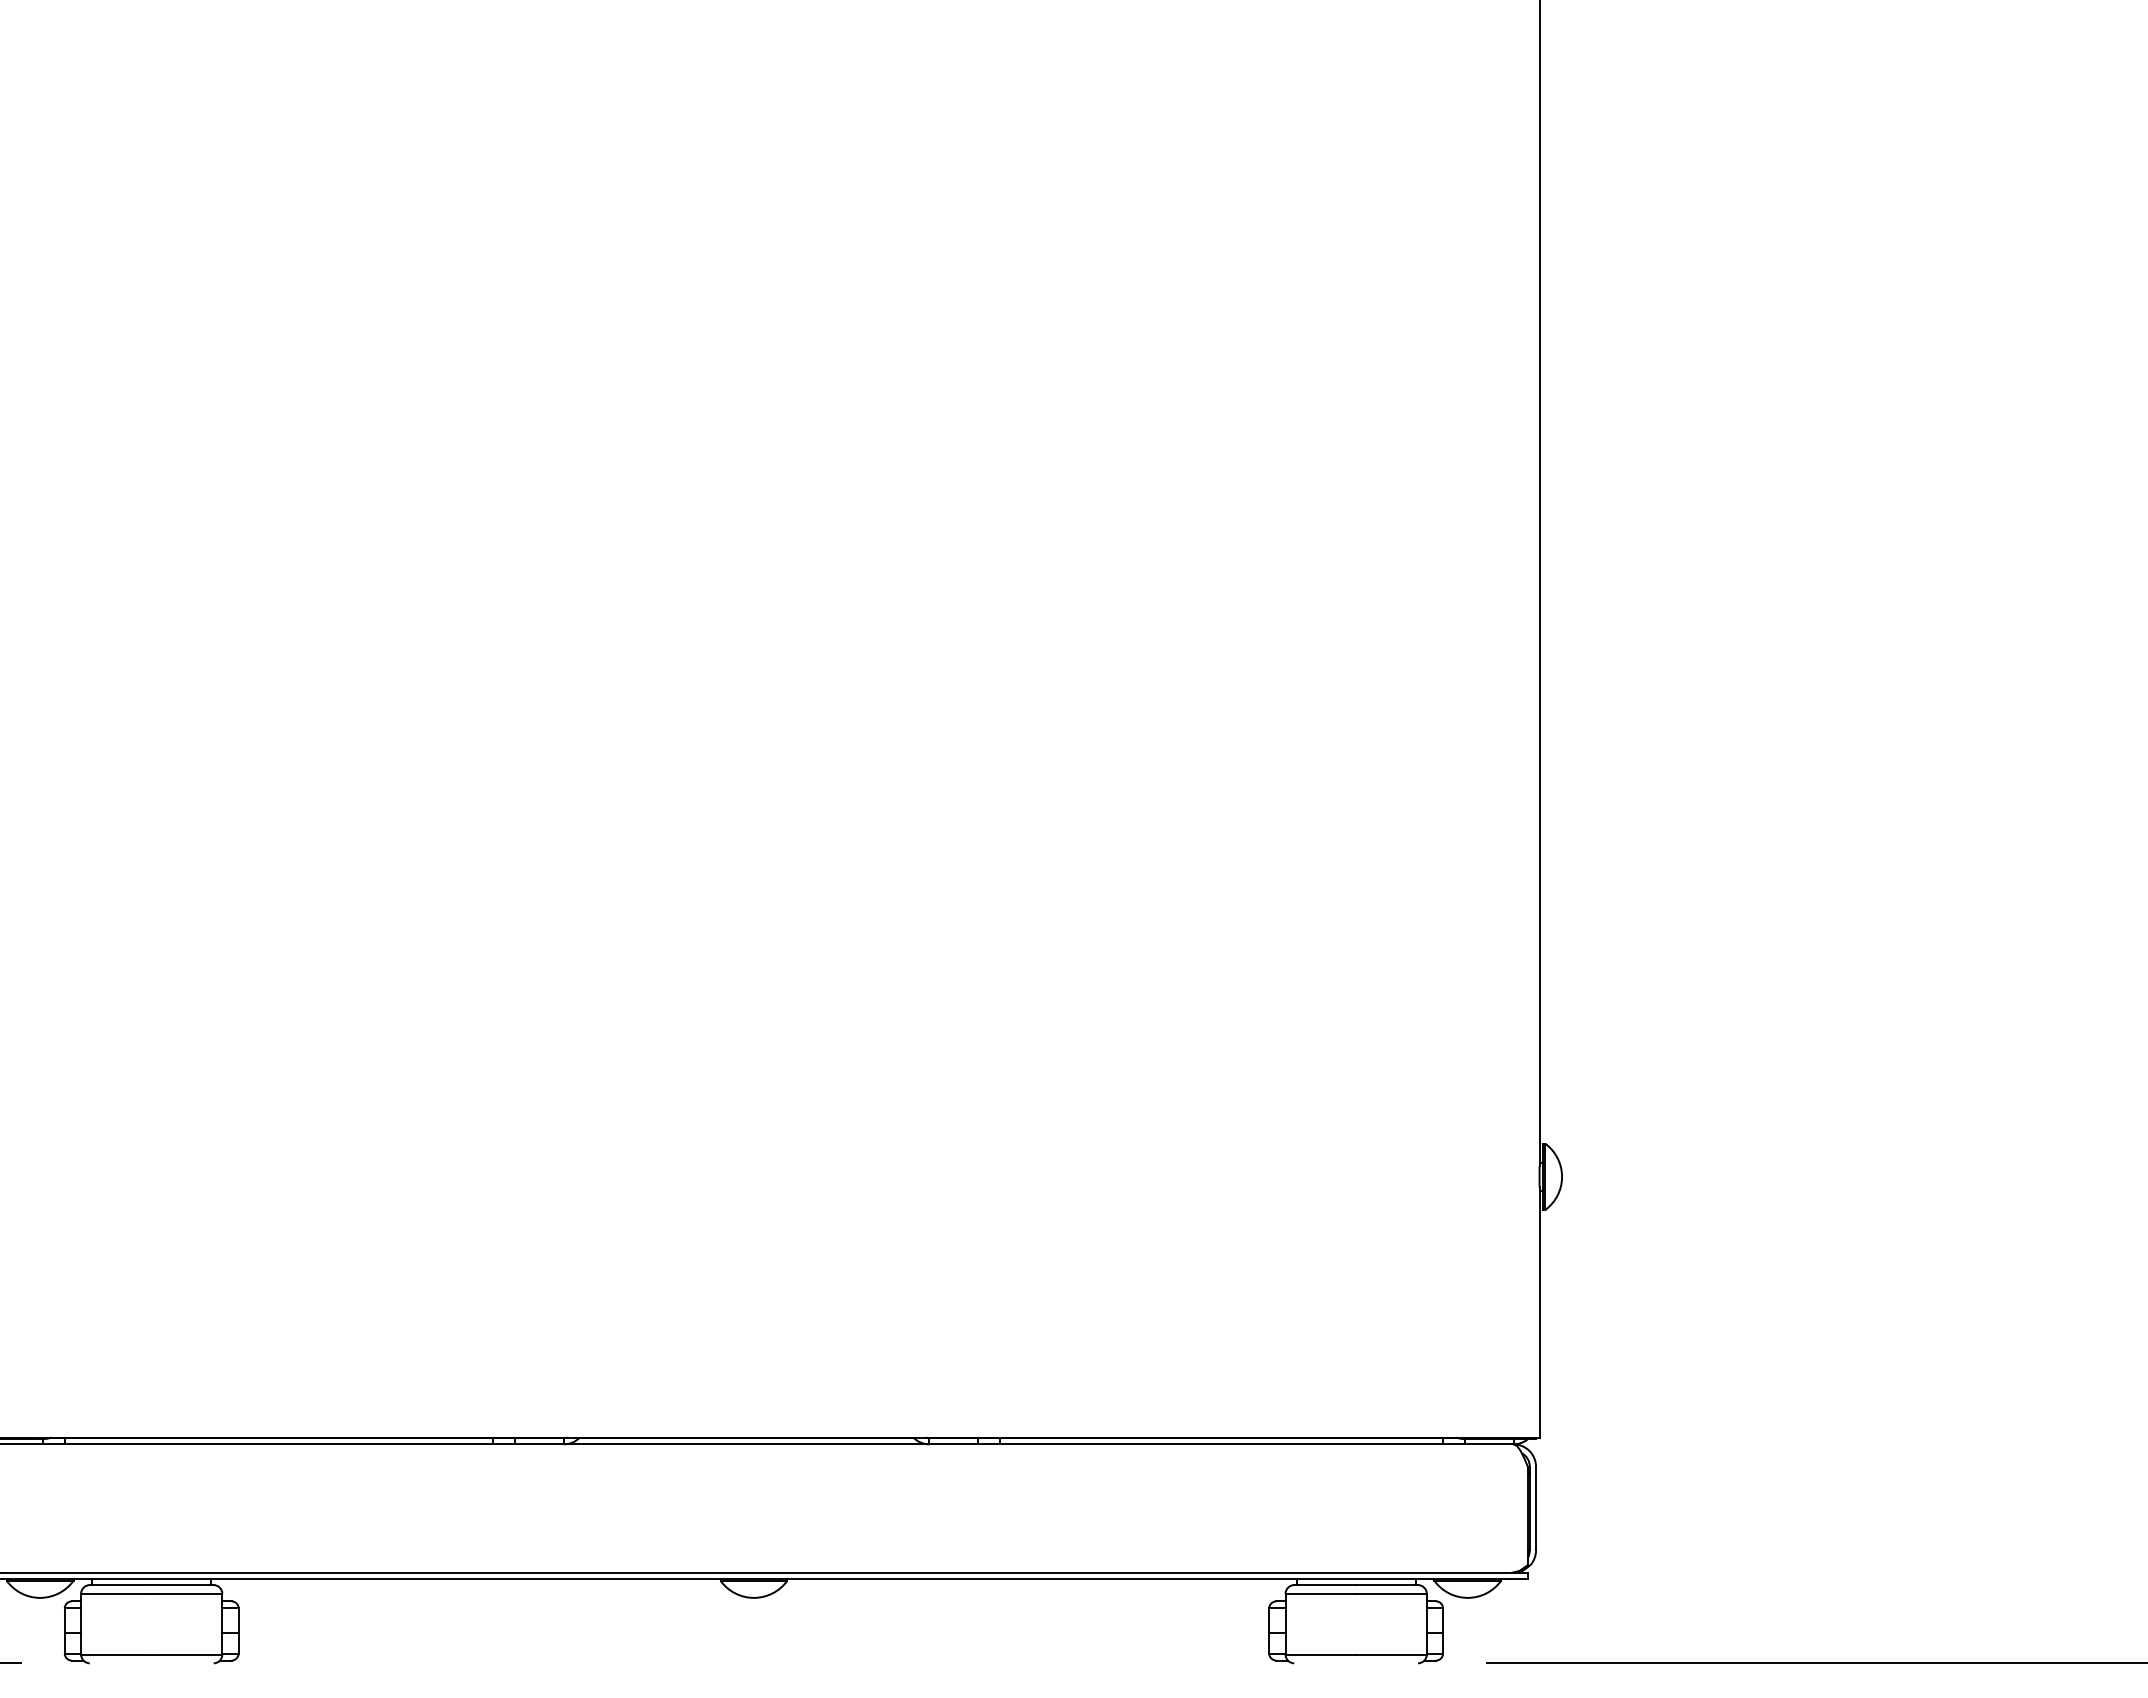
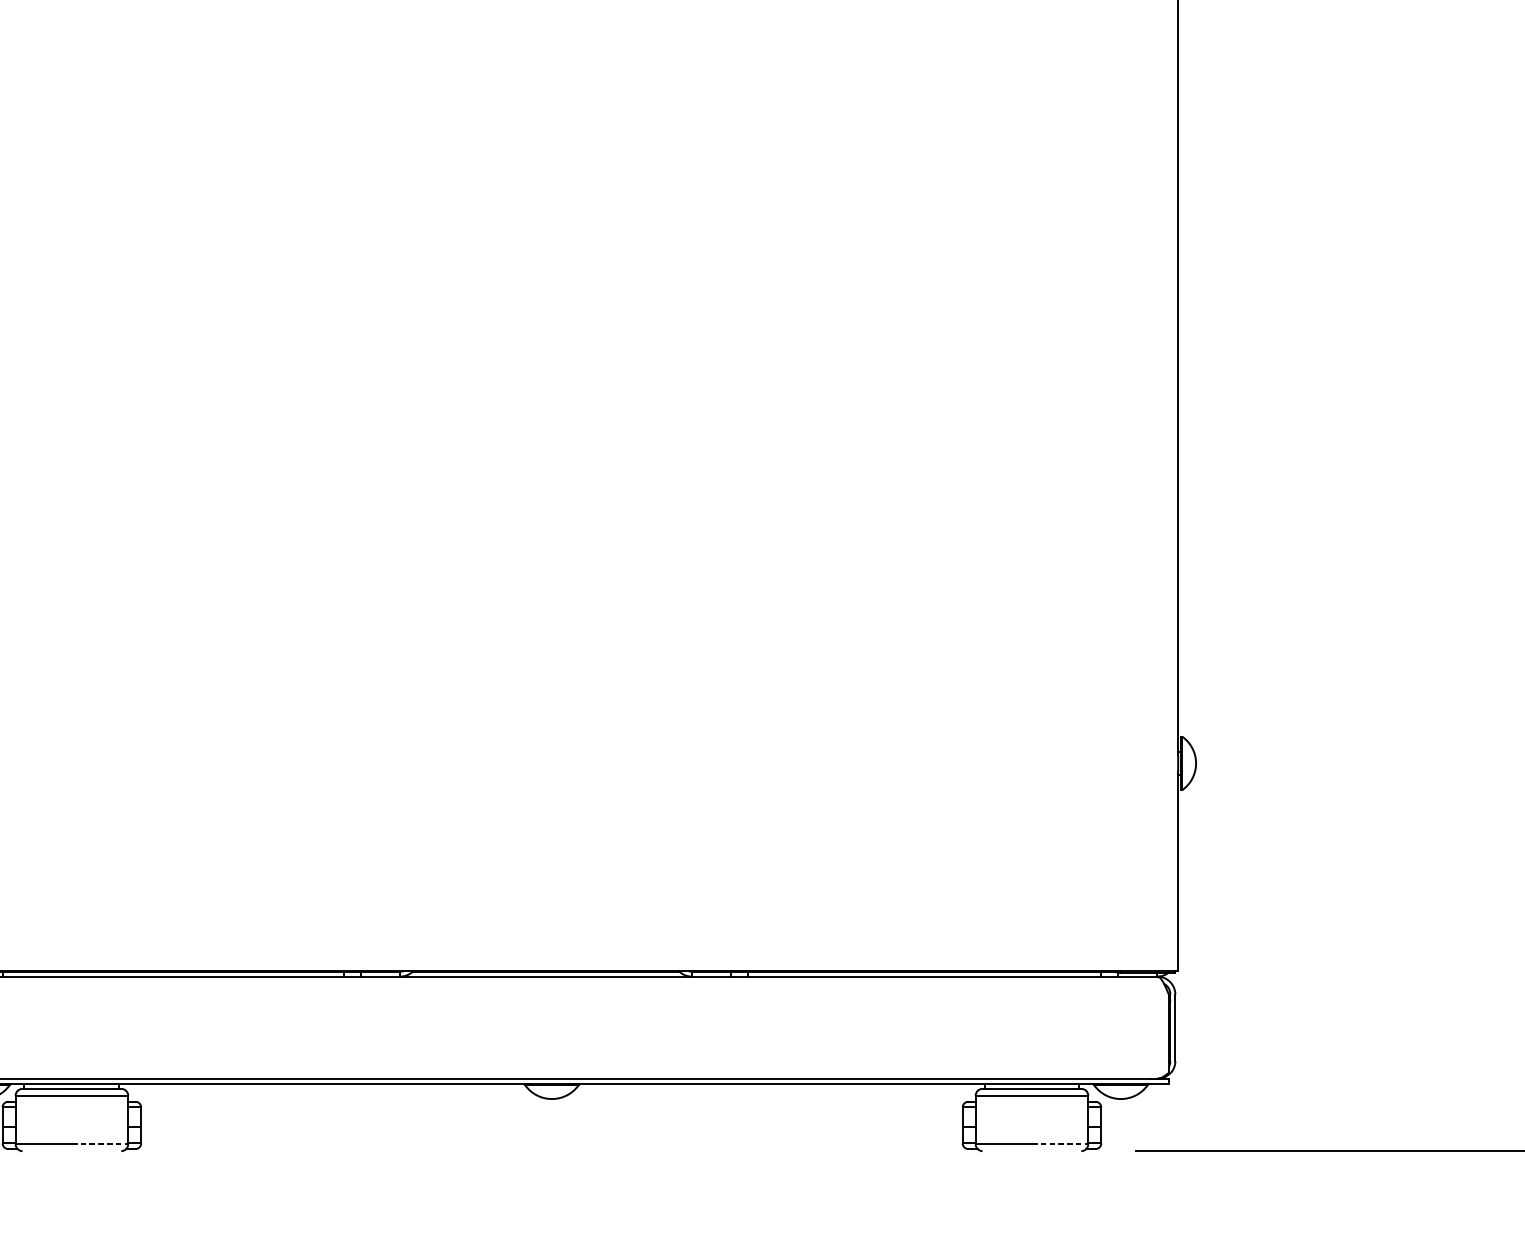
line: (187, 1654) -> (100, 1144), solid -> dashed
line: (1391, 1654) -> (1060, 1144), solid -> dashed

